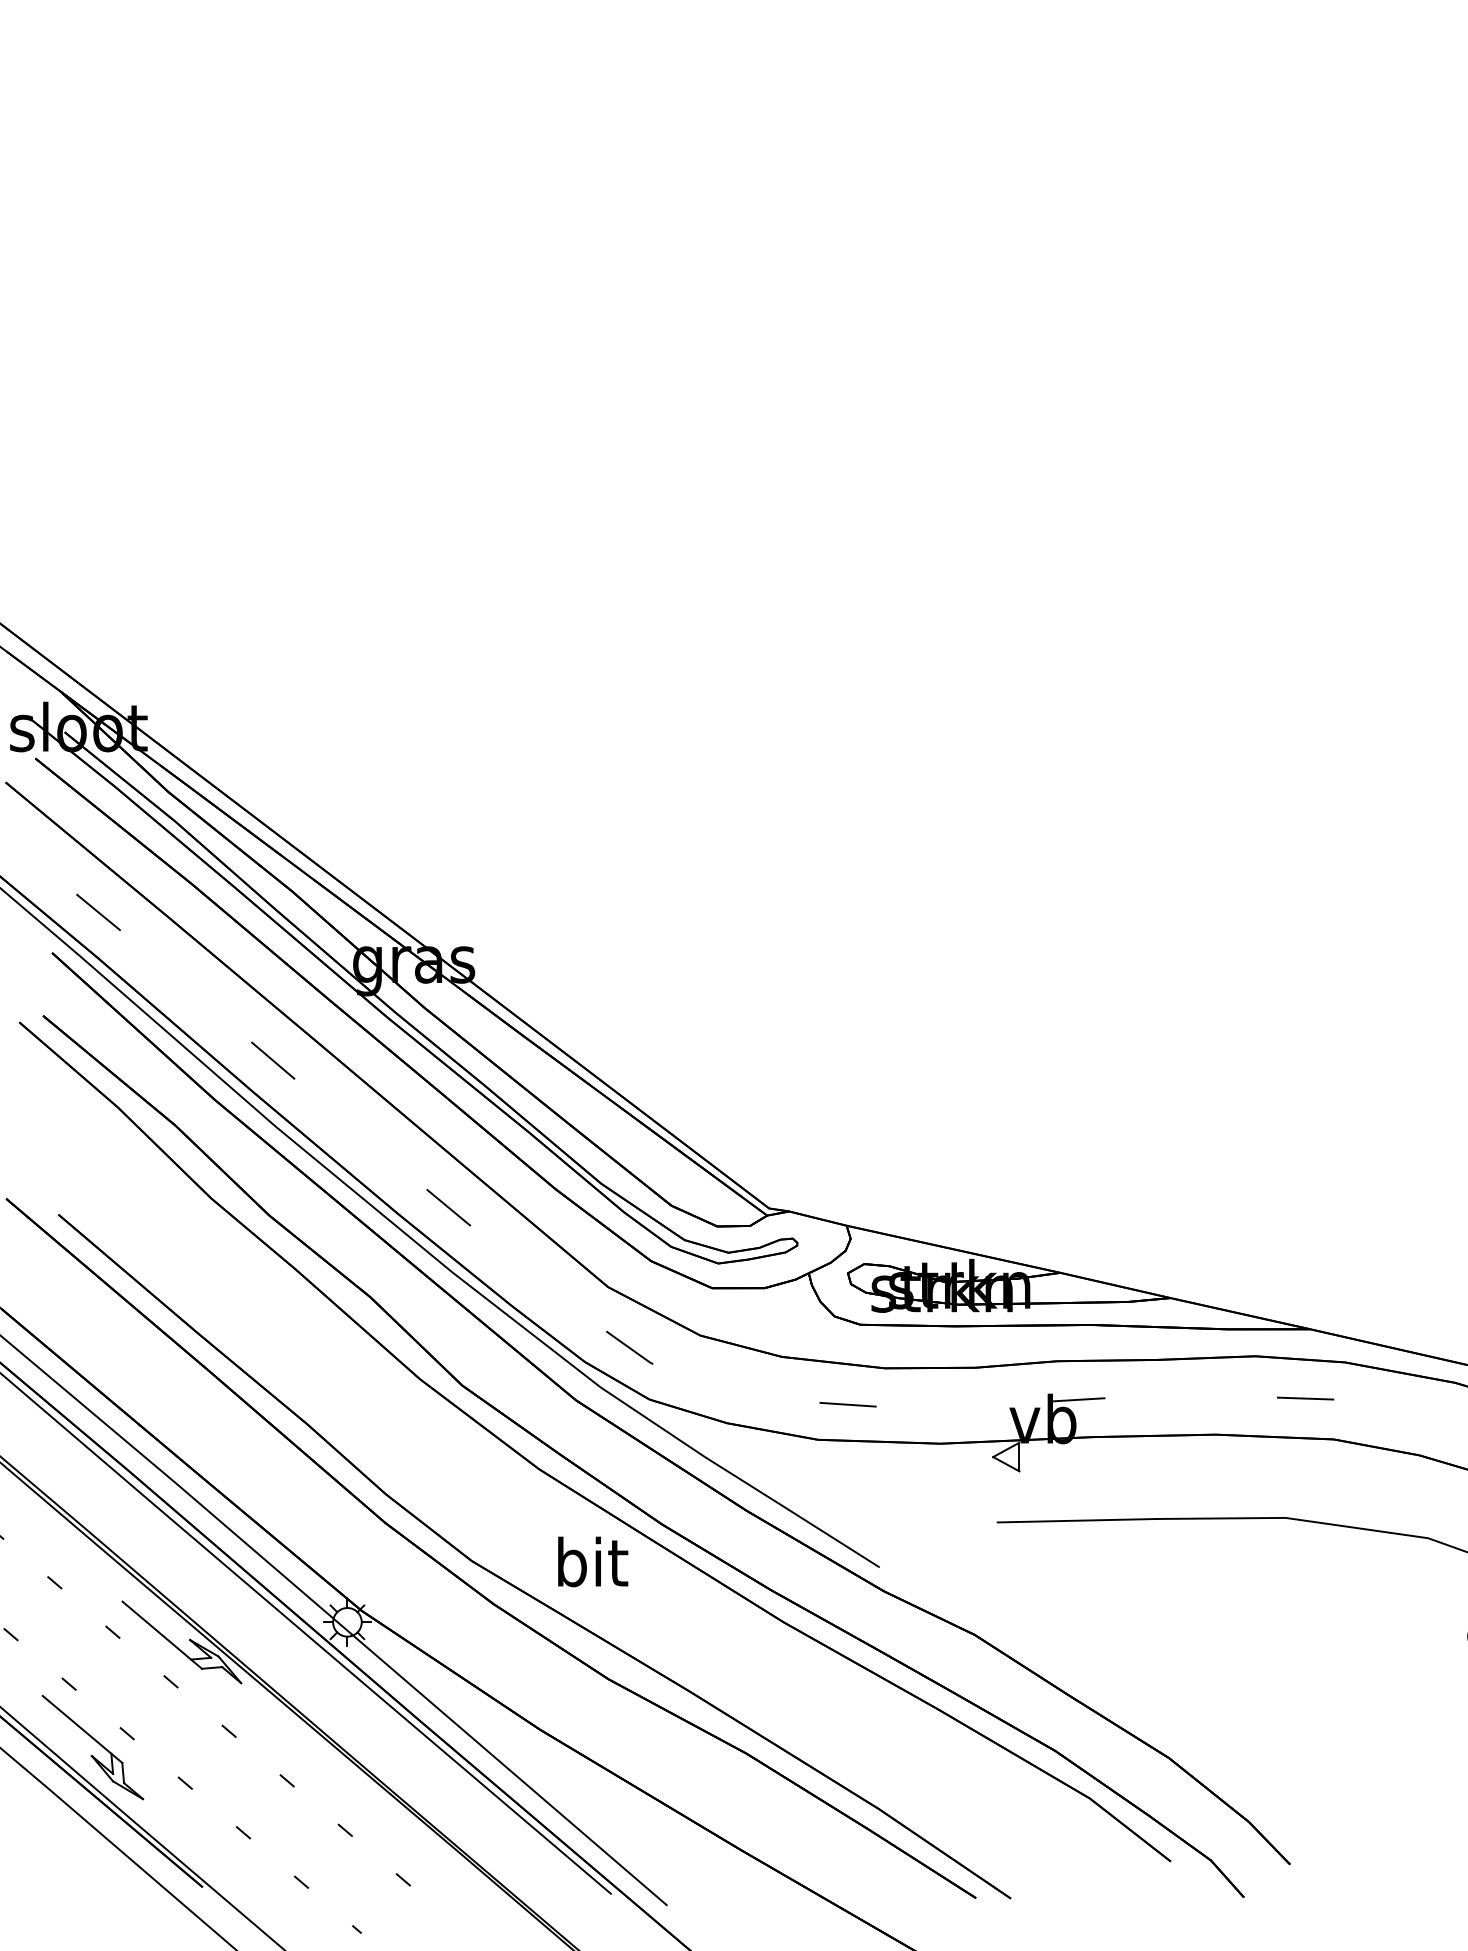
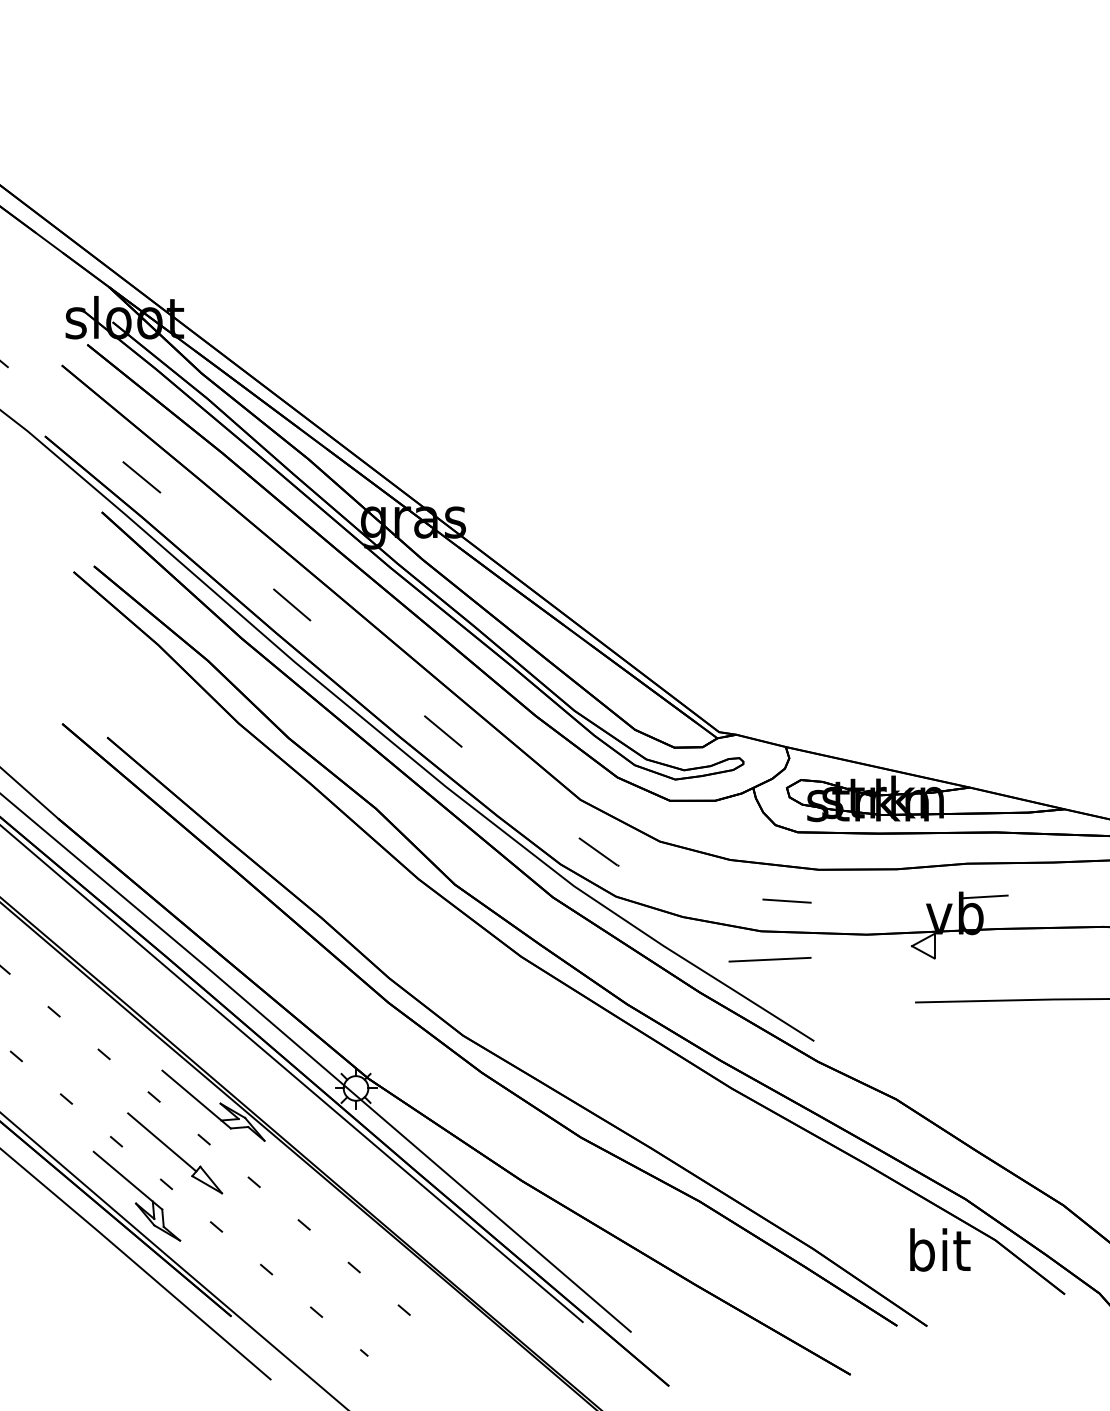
line: (828, 1472) -> (770, 959), added
text: (593, 1561) -> (940, 1249), moved
part: (136, 1697) -> (174, 1153), added

